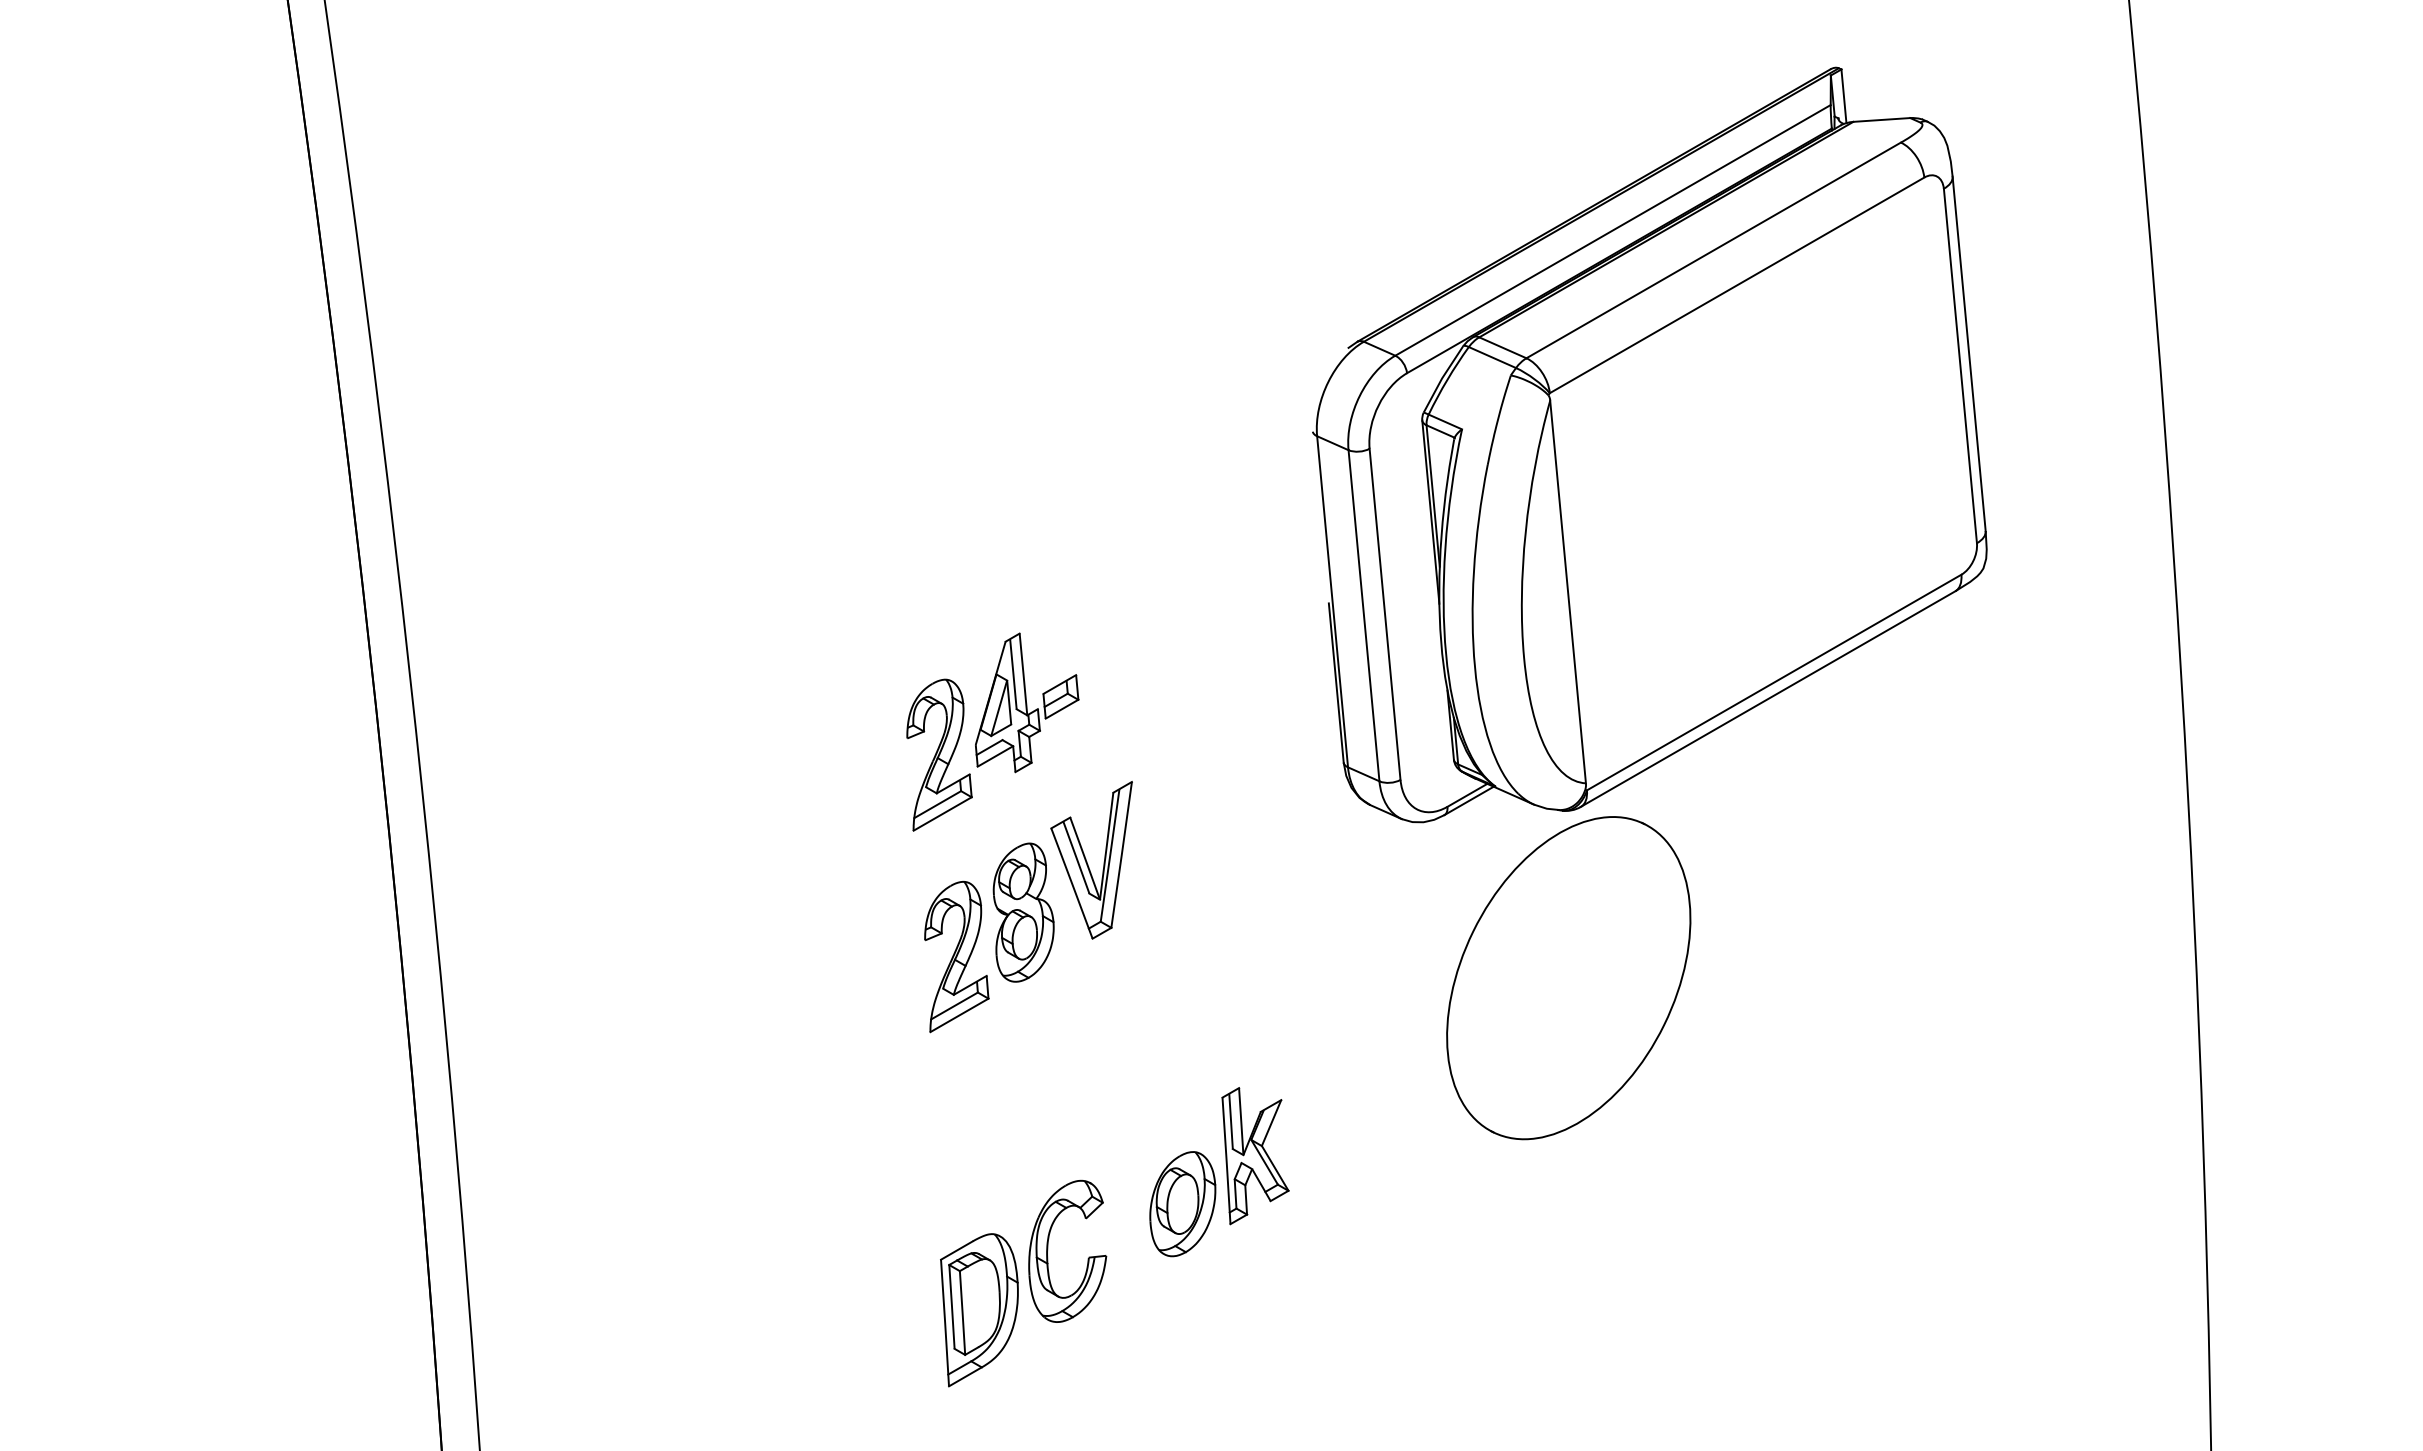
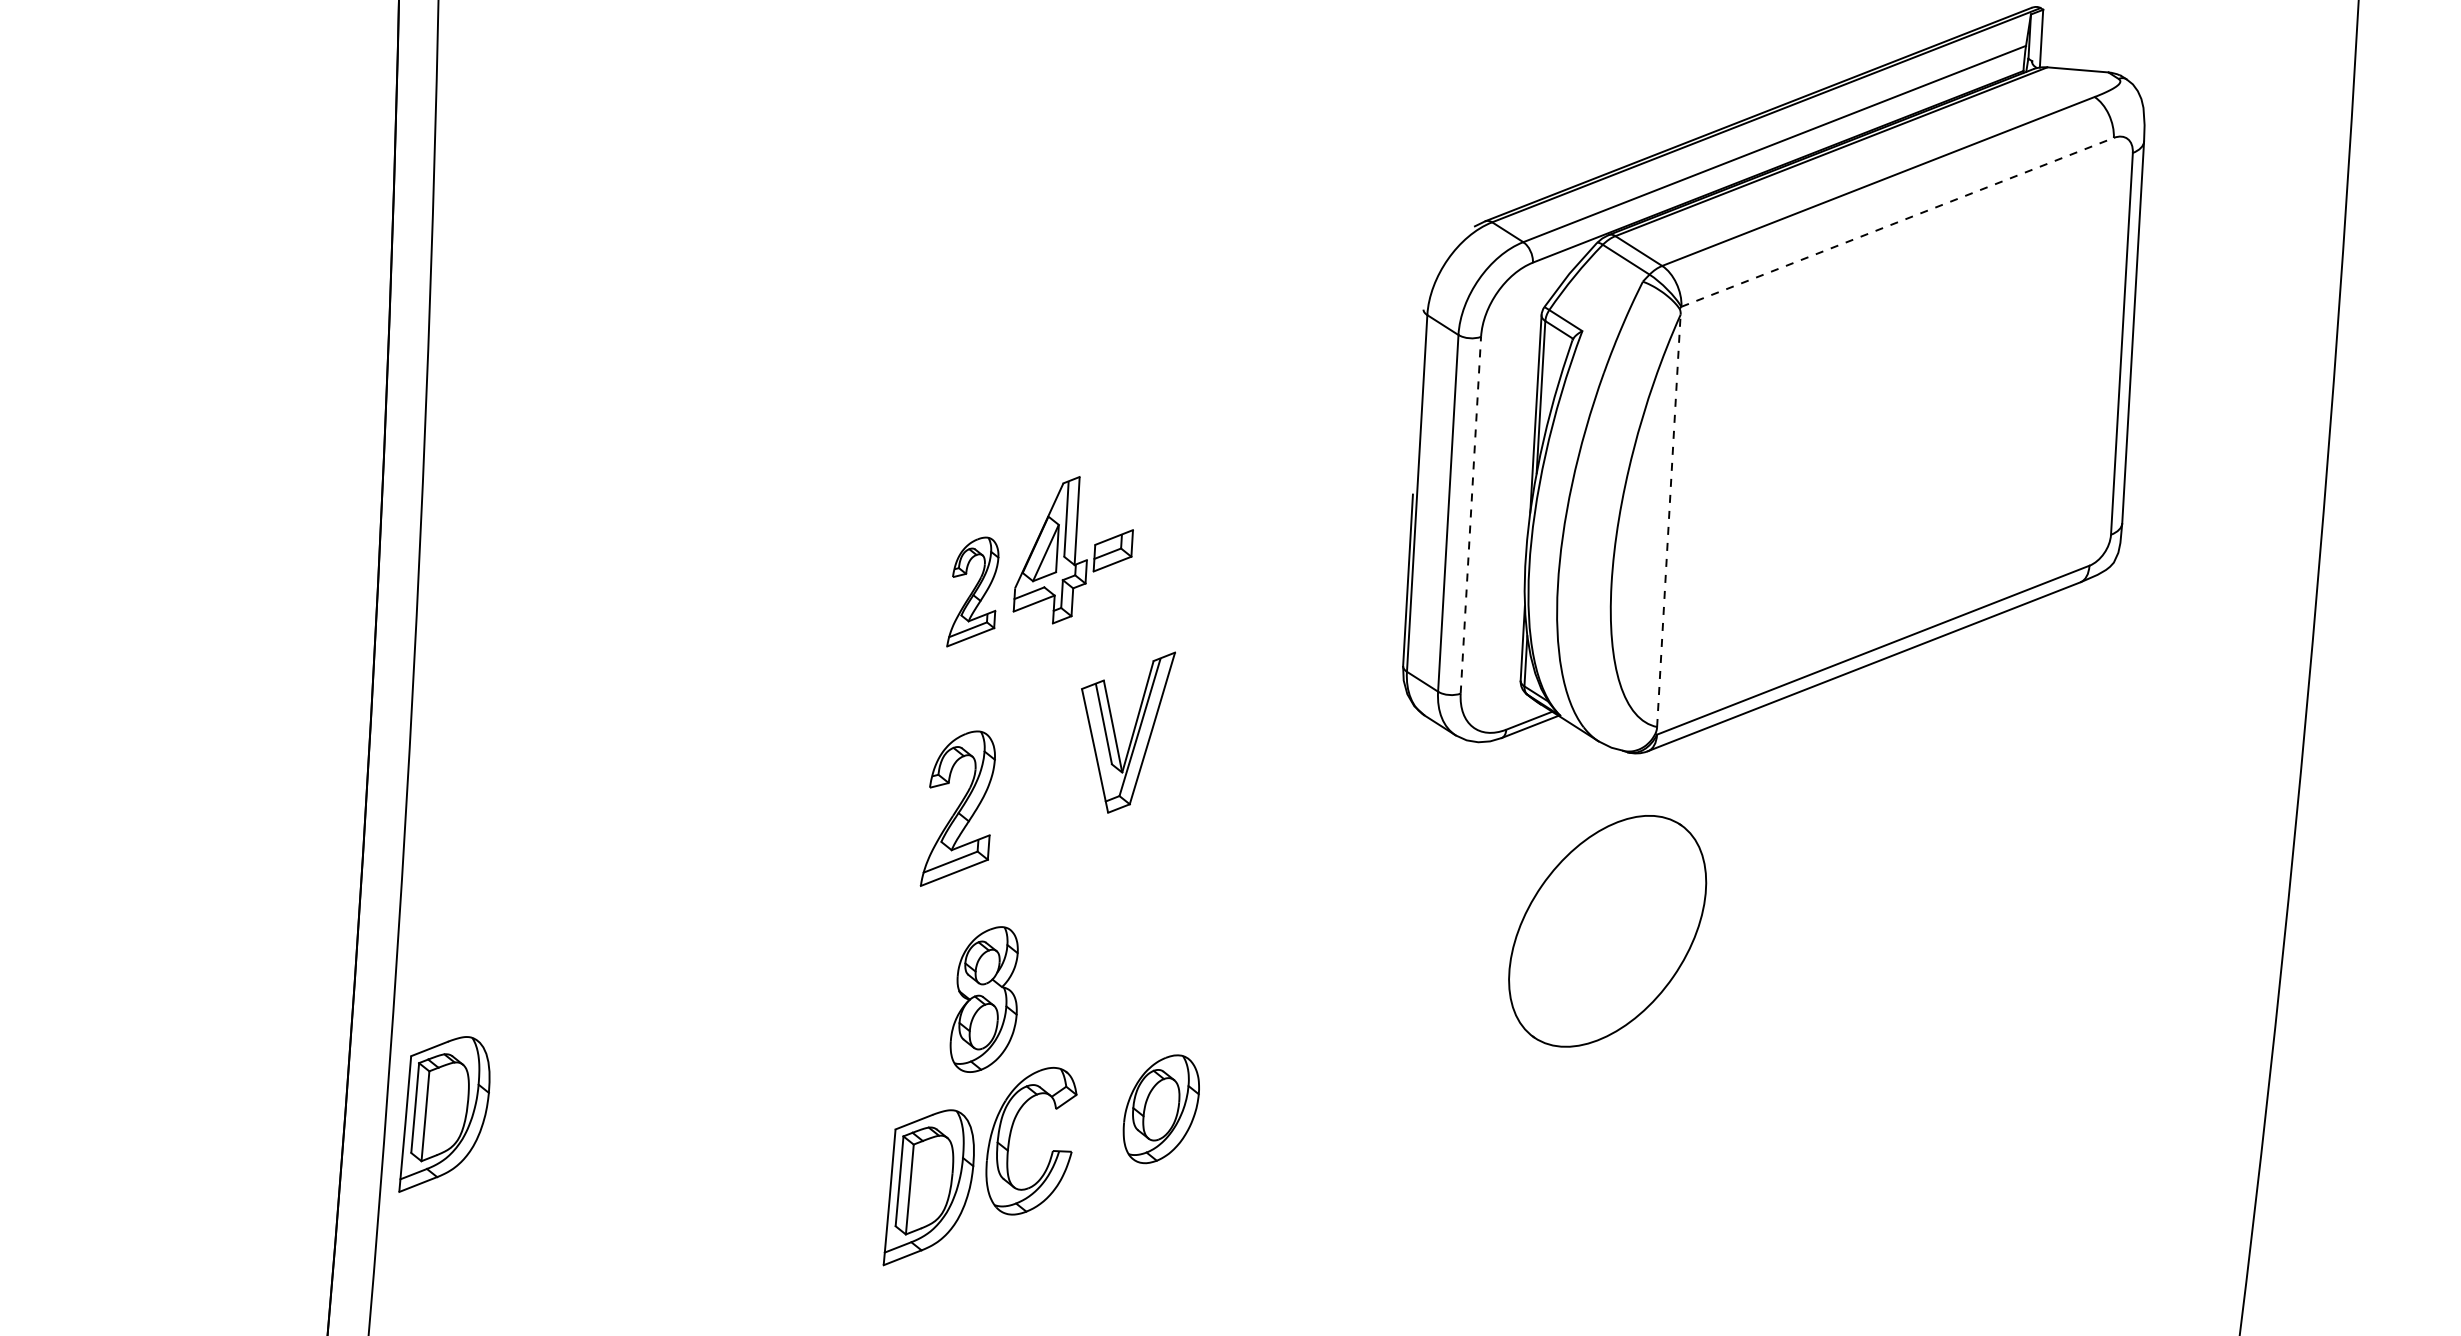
line: (1737, 285) -> (1898, 222), solid -> dashed
line: (1568, 591) -> (1669, 520), solid -> dashed
line: (1385, 613) -> (1471, 514), solid -> dashed
part: (939, 754) -> (975, 592), size x0.7
part: (1023, 912) -> (986, 999), moved
part: (1568, 978) -> (1607, 931), size x0.7
part: (1255, 1156) -> (1246, 1070), removed
part: (523, 1310) -> (443, 1116), added

